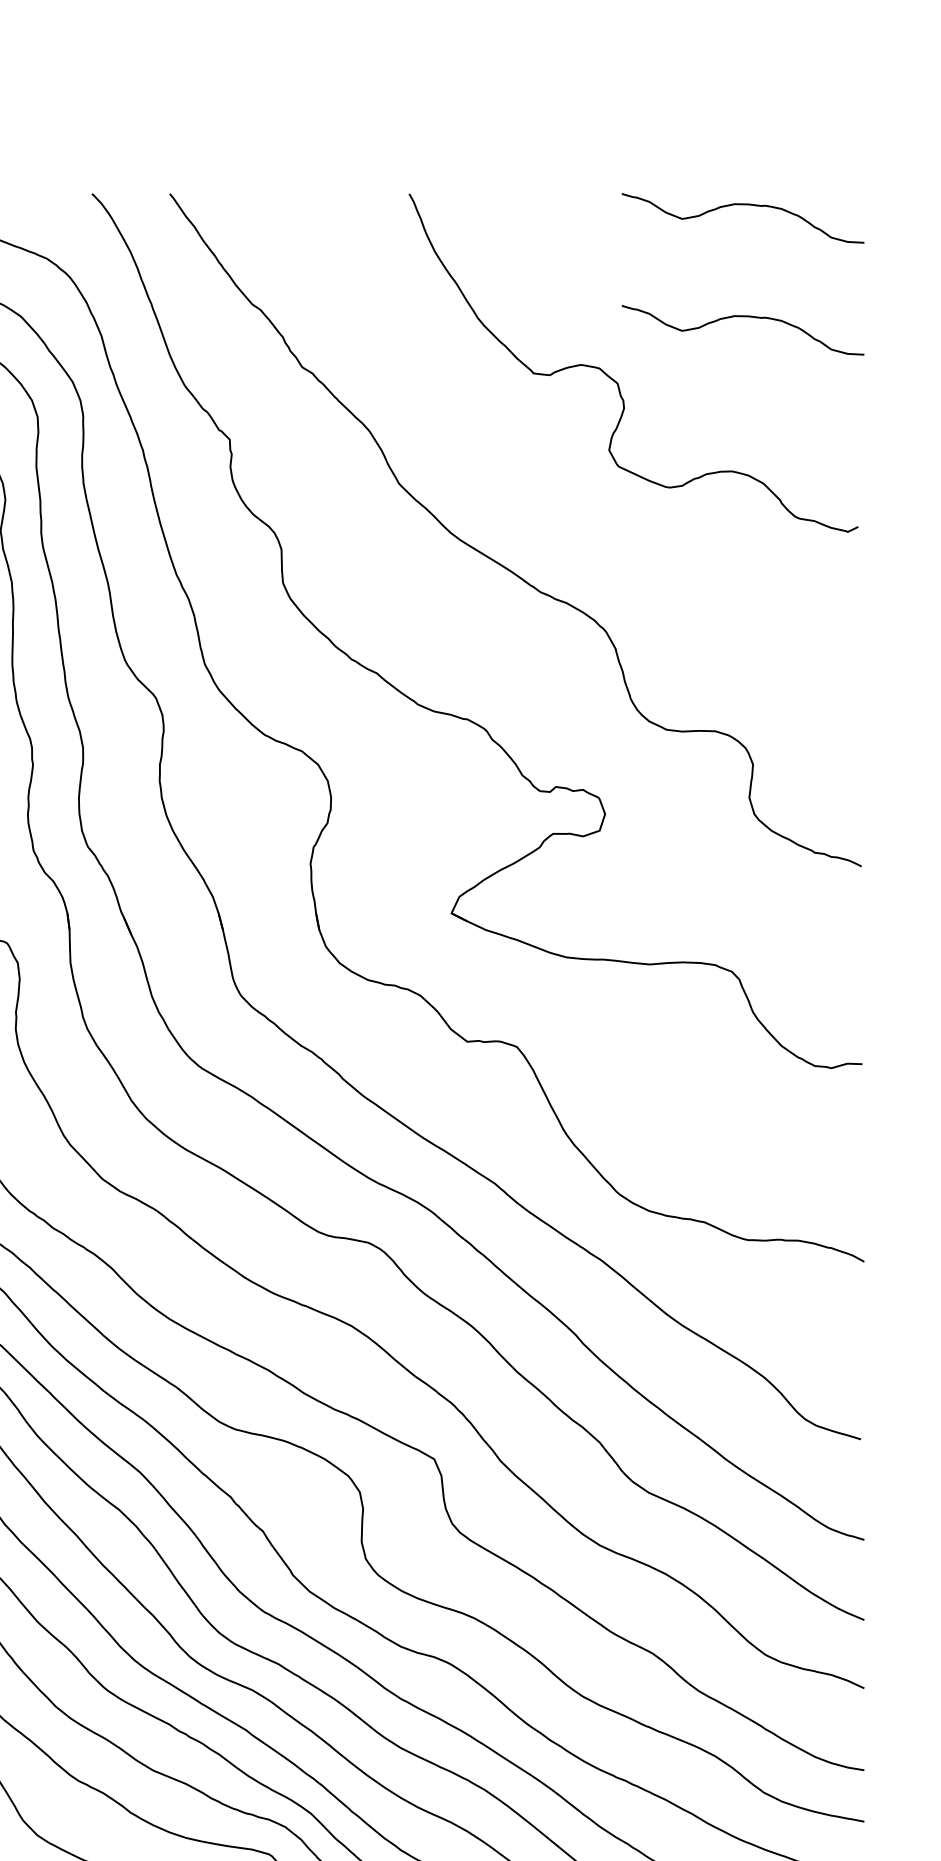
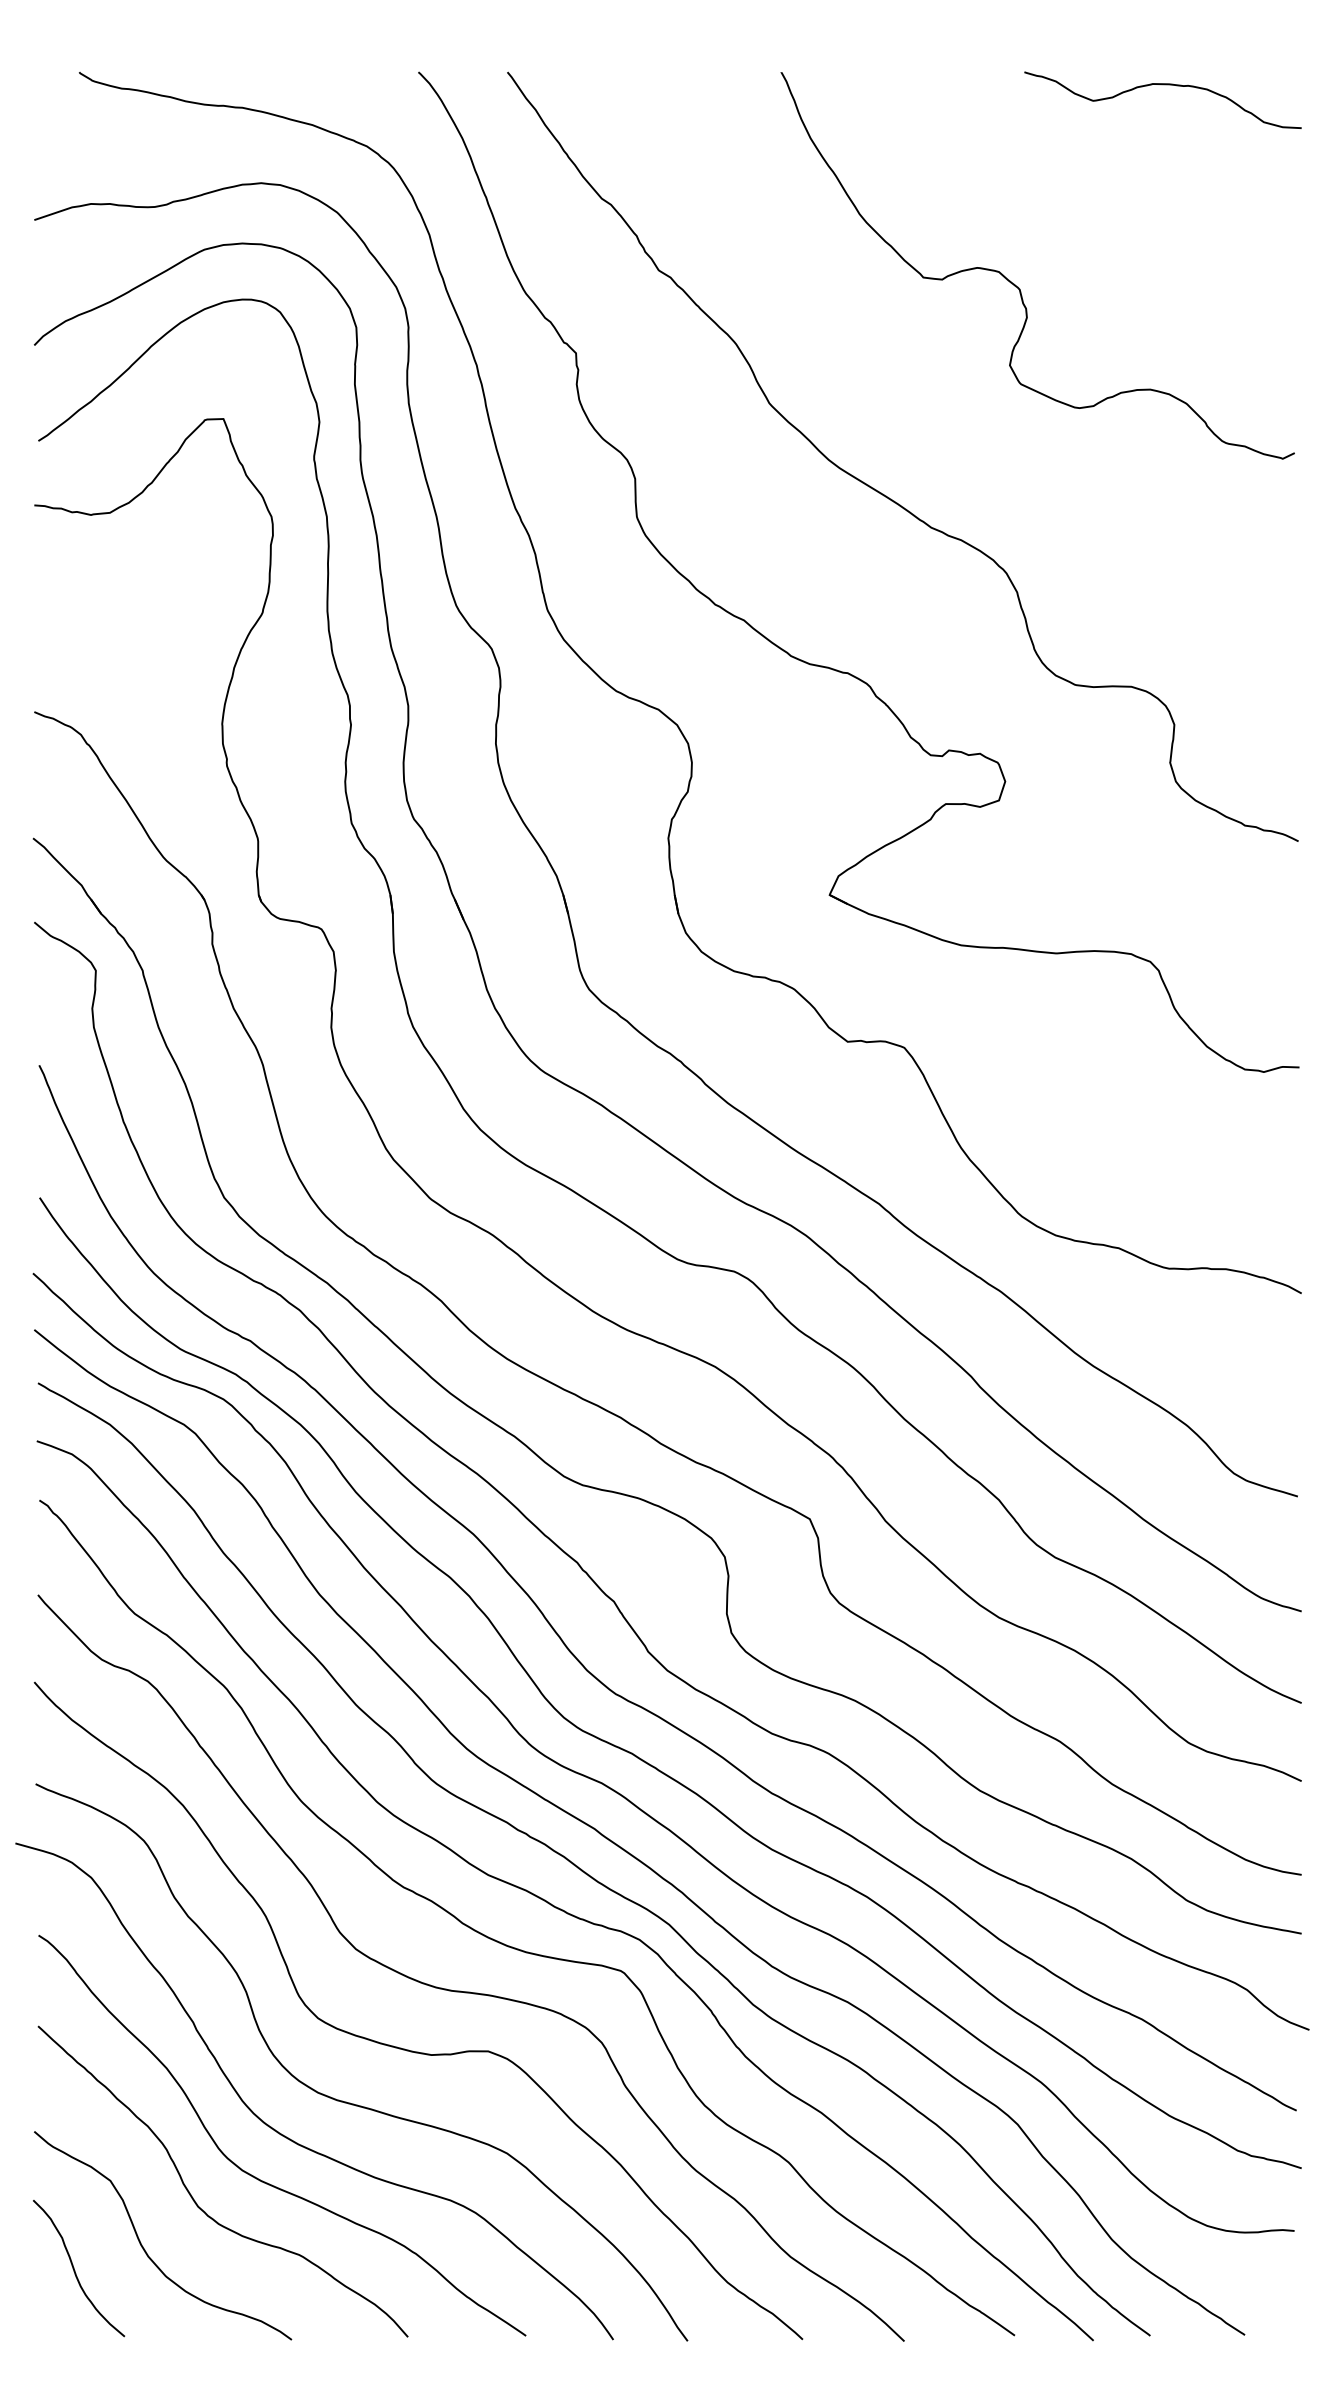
curve: (742, 317) -> (1162, 213), removed

